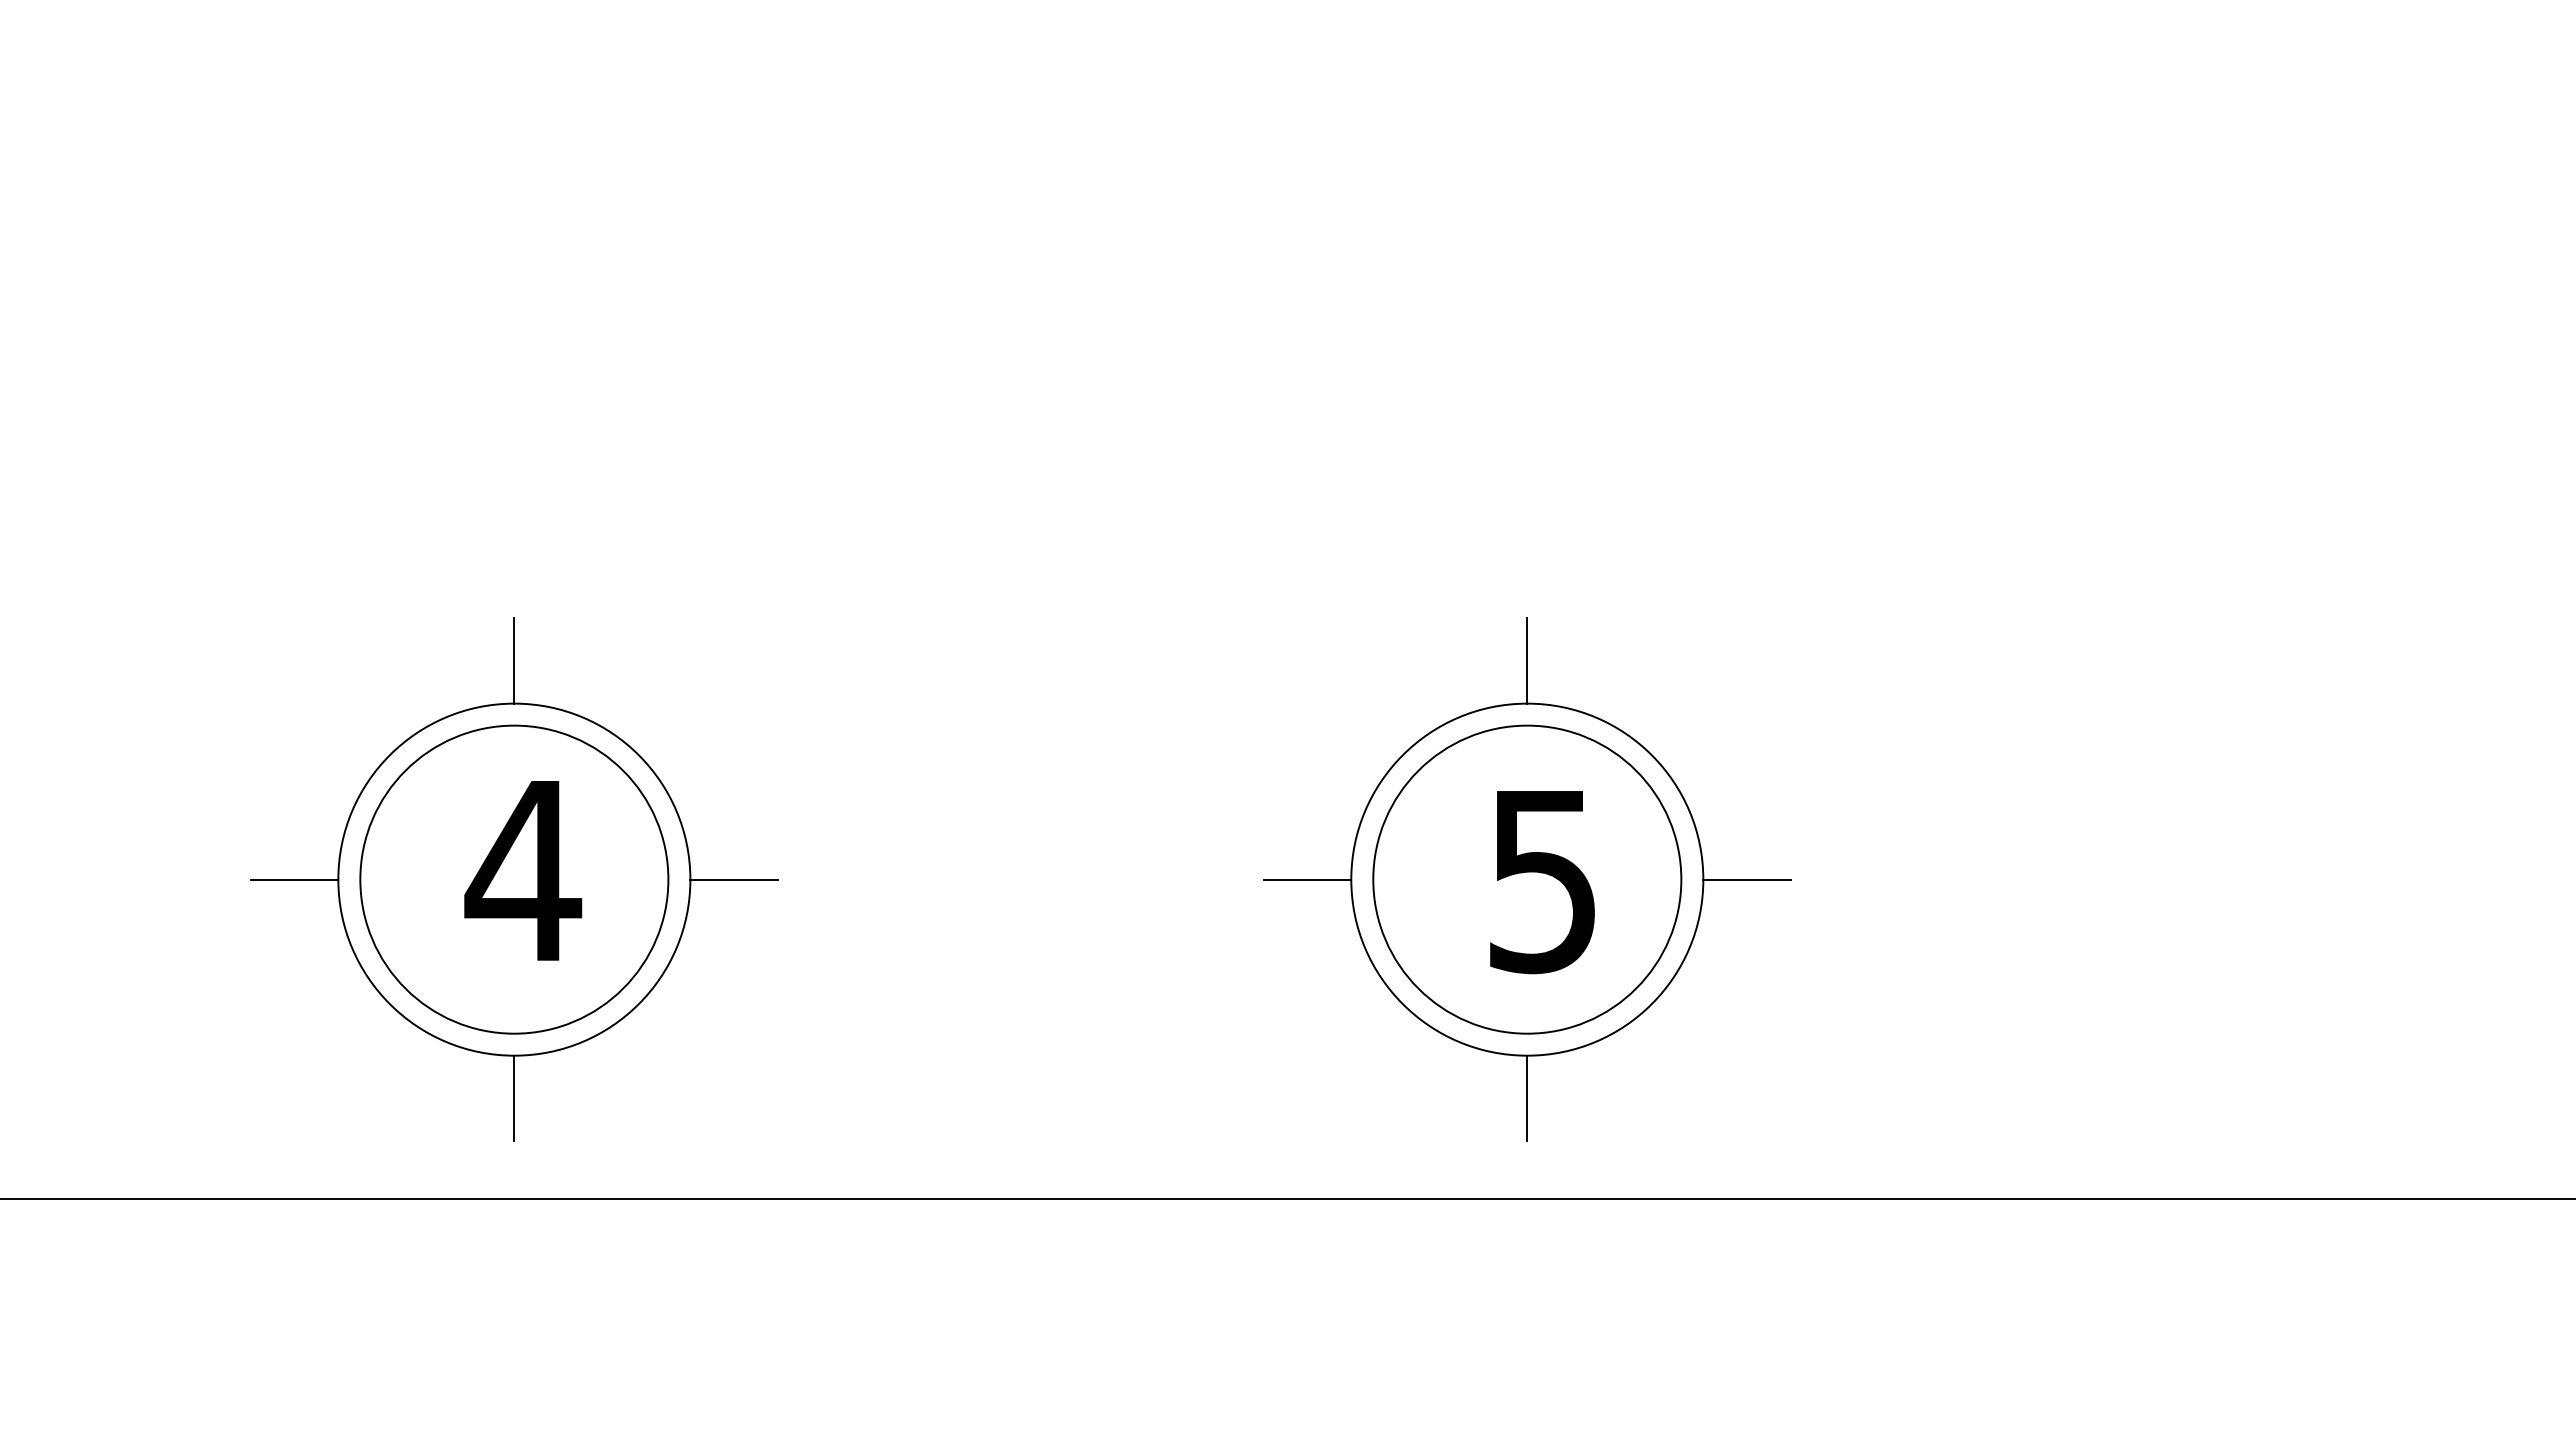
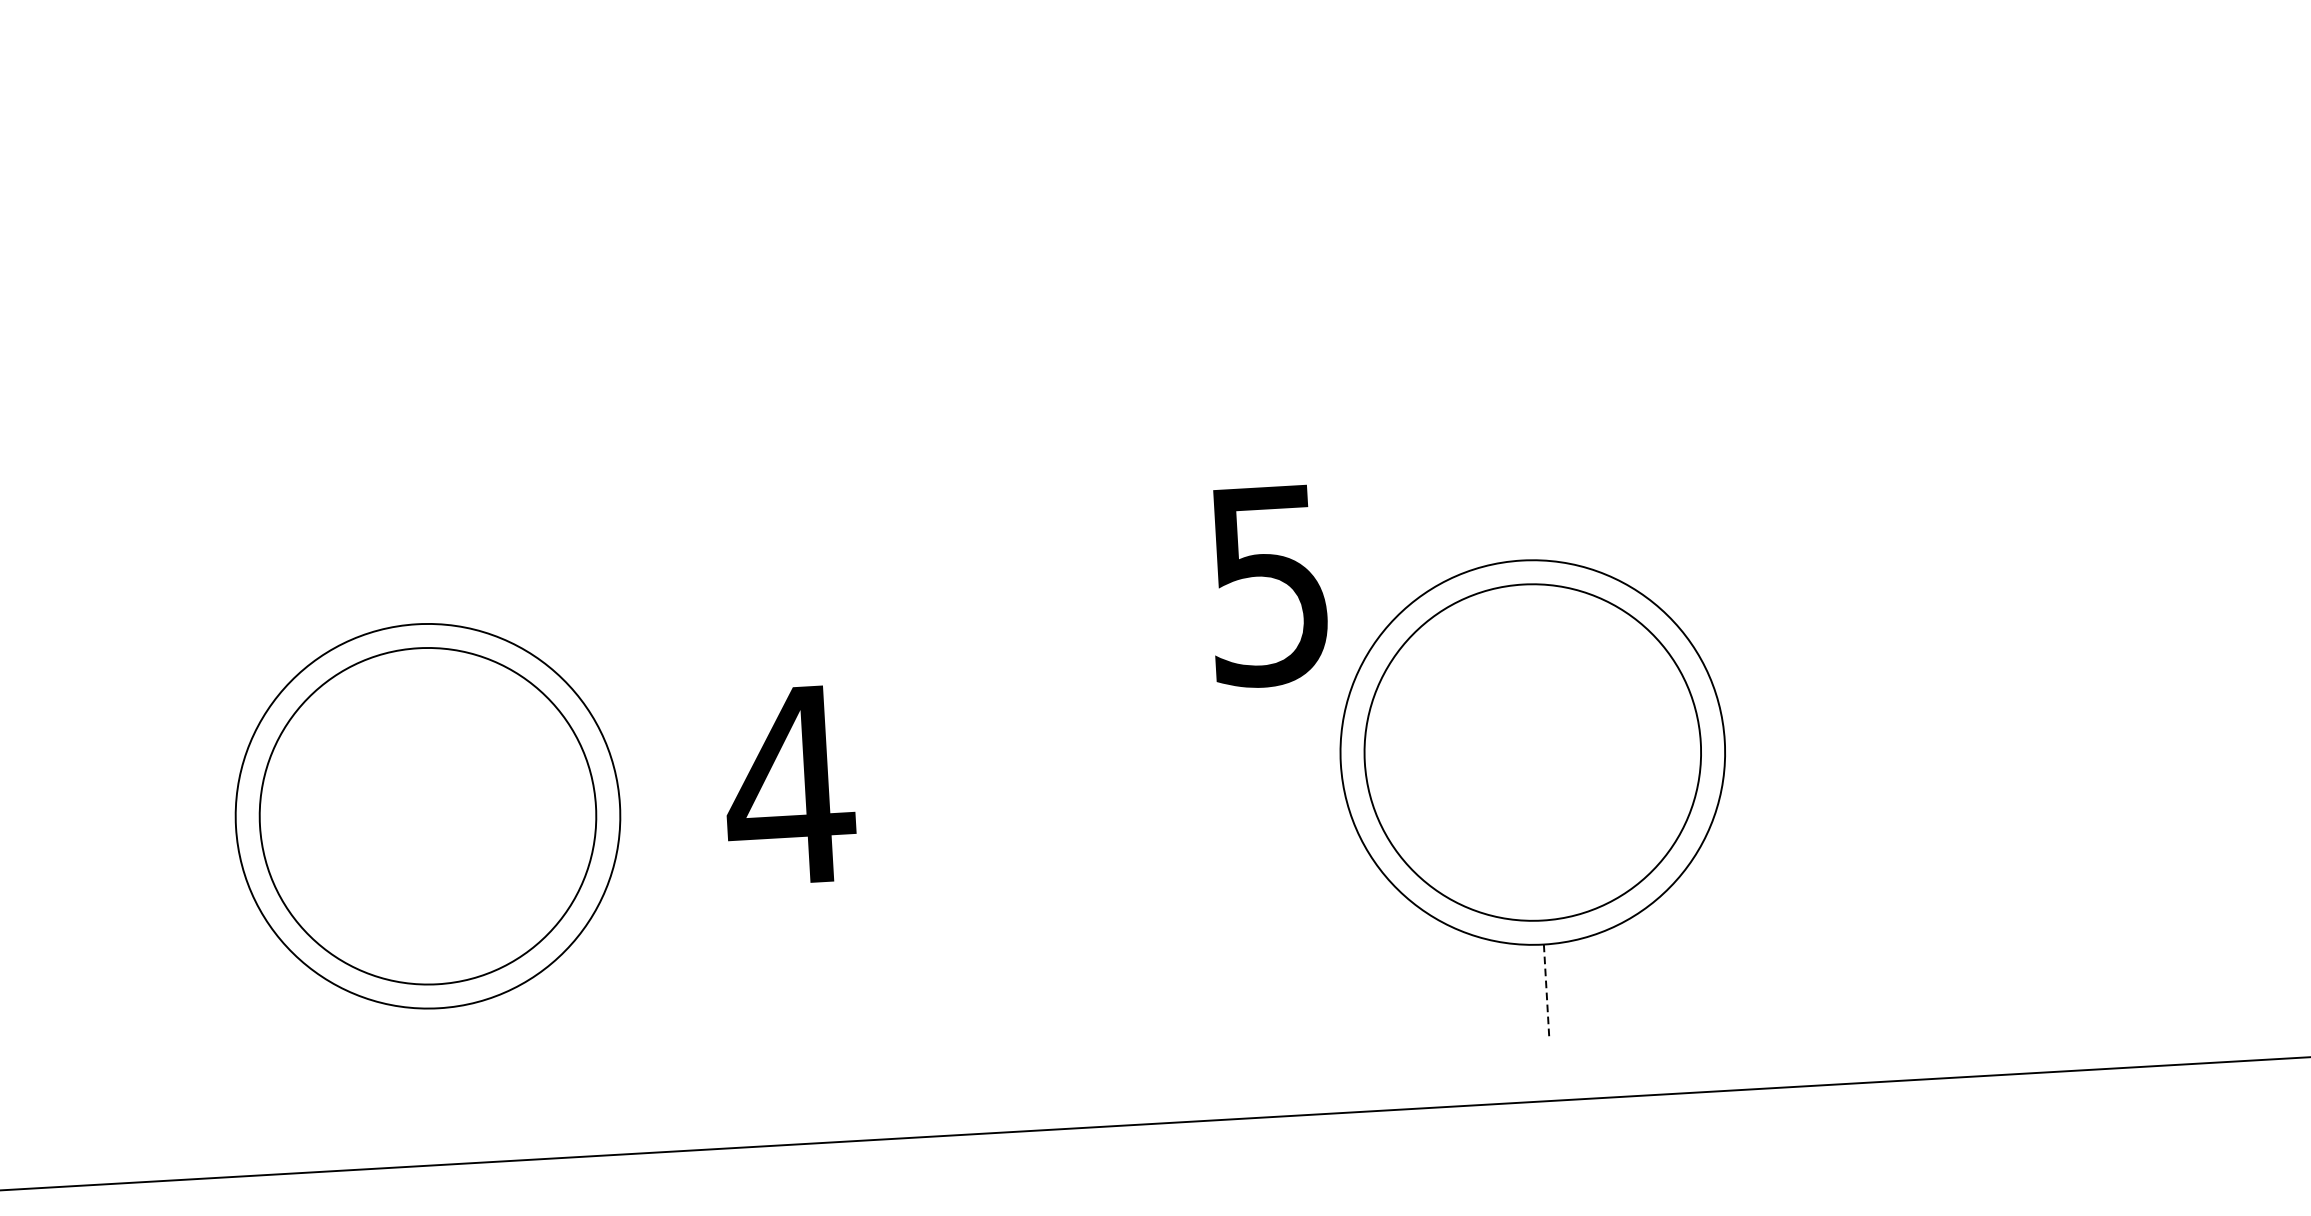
line: (514, 660) -> (414, 577), removed
line: (1527, 660) -> (1519, 513), removed
text: (523, 870) -> (789, 785), moved
line: (294, 879) -> (188, 829), removed
line: (734, 879) -> (668, 802), removed
line: (1307, 879) -> (1293, 766), removed
line: (1746, 879) -> (1771, 738), removed
text: (1542, 882) -> (1268, 587), moved
line: (514, 1098) -> (441, 1054), removed
line: (1527, 1098) -> (1546, 991), solid -> dashed

